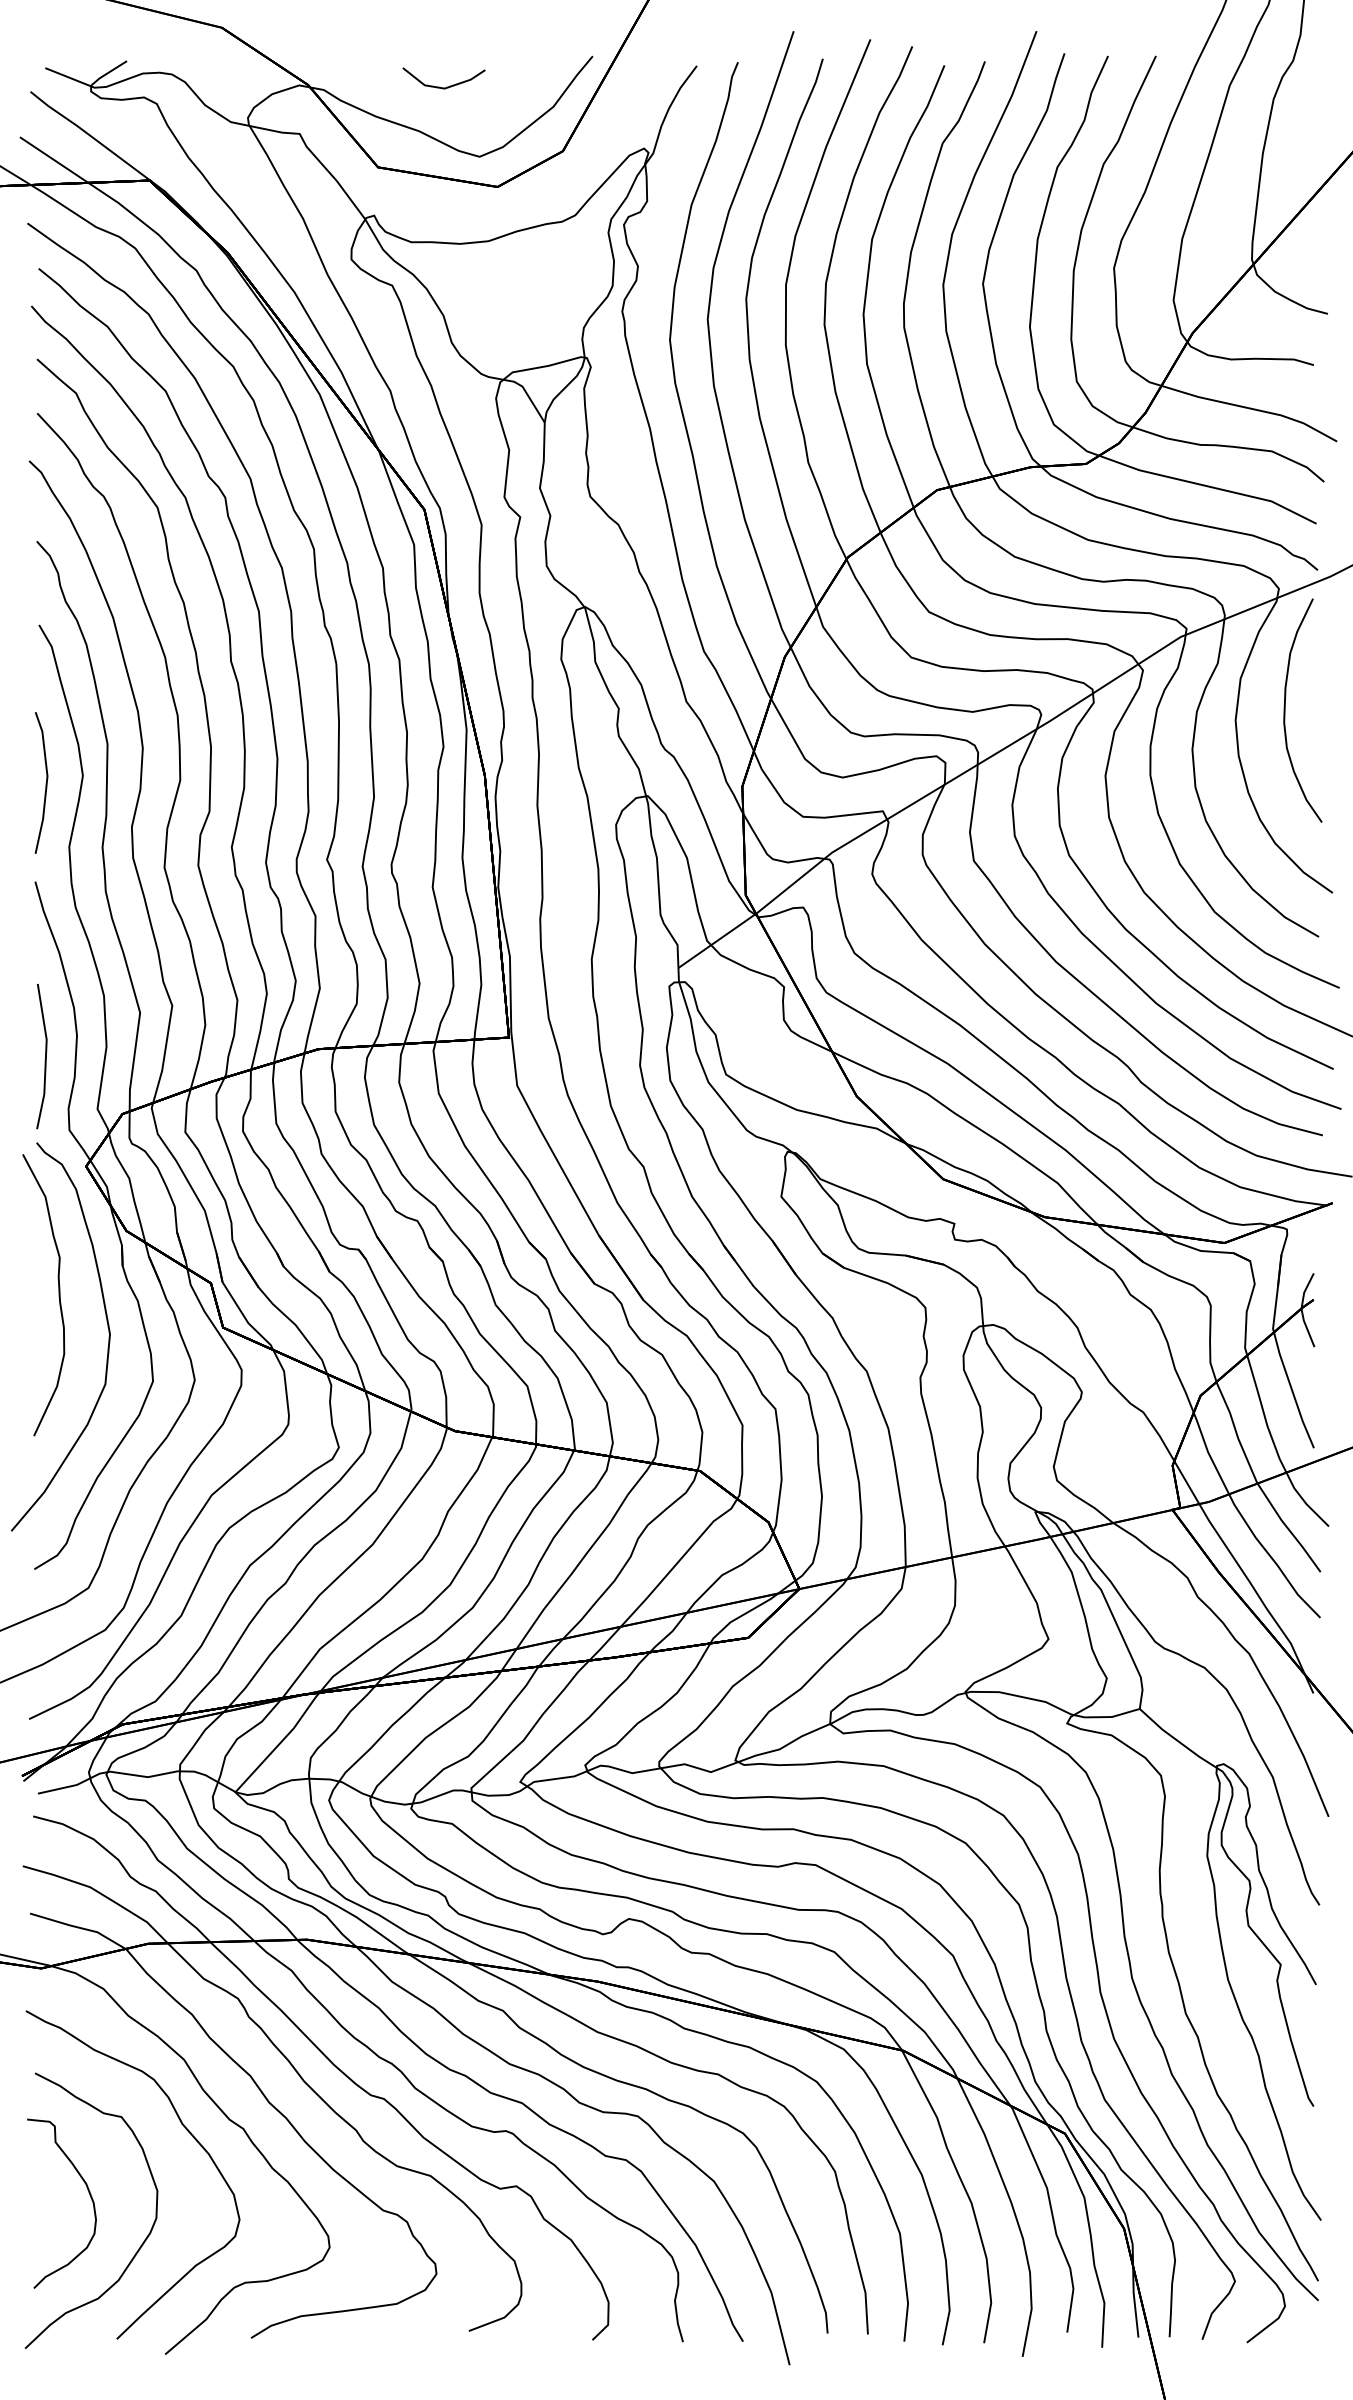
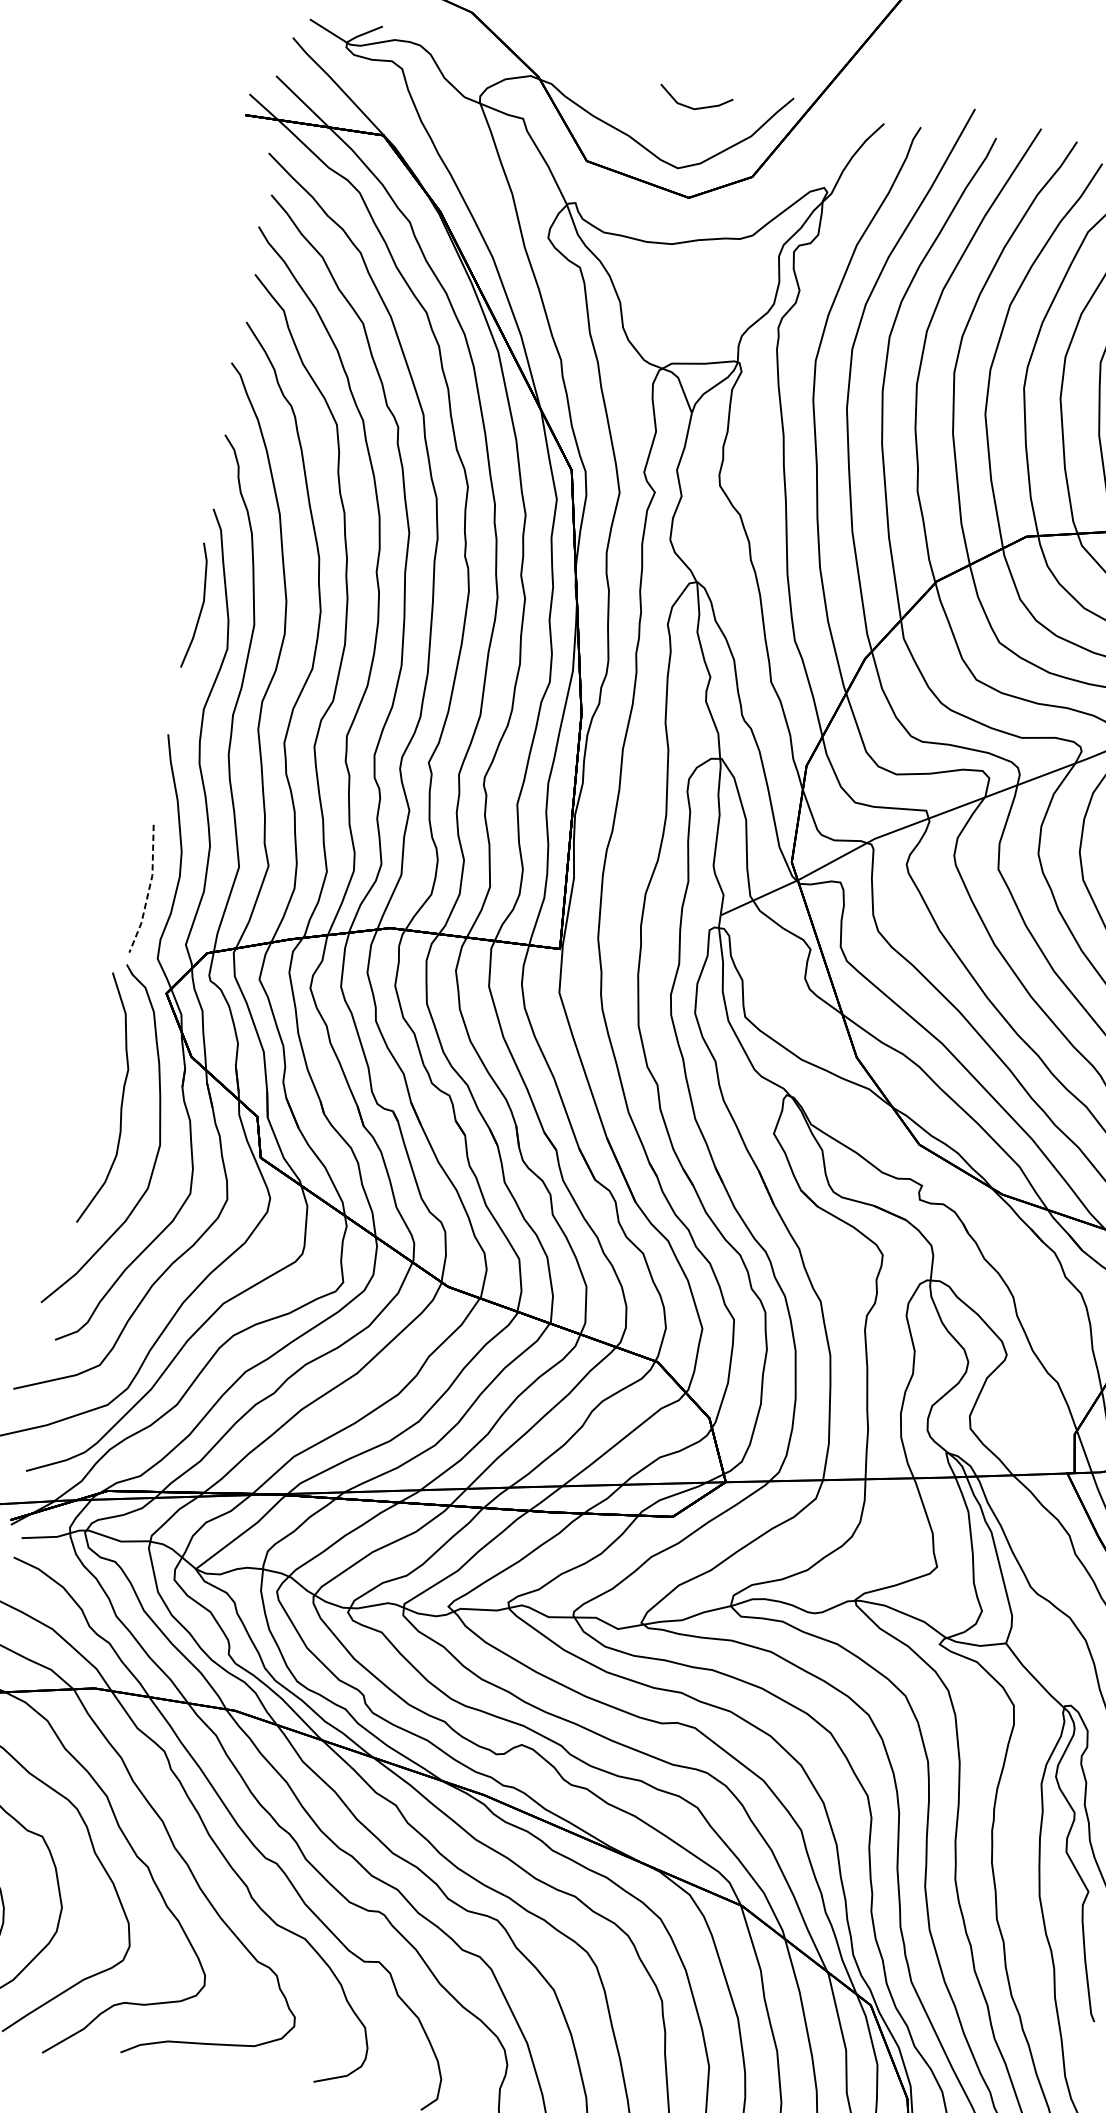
line: (439, 86) -> (690, 106), moved
line: (45, 783) -> (201, 607), moved
line: (45, 1056) -> (148, 890), solid -> dashed

